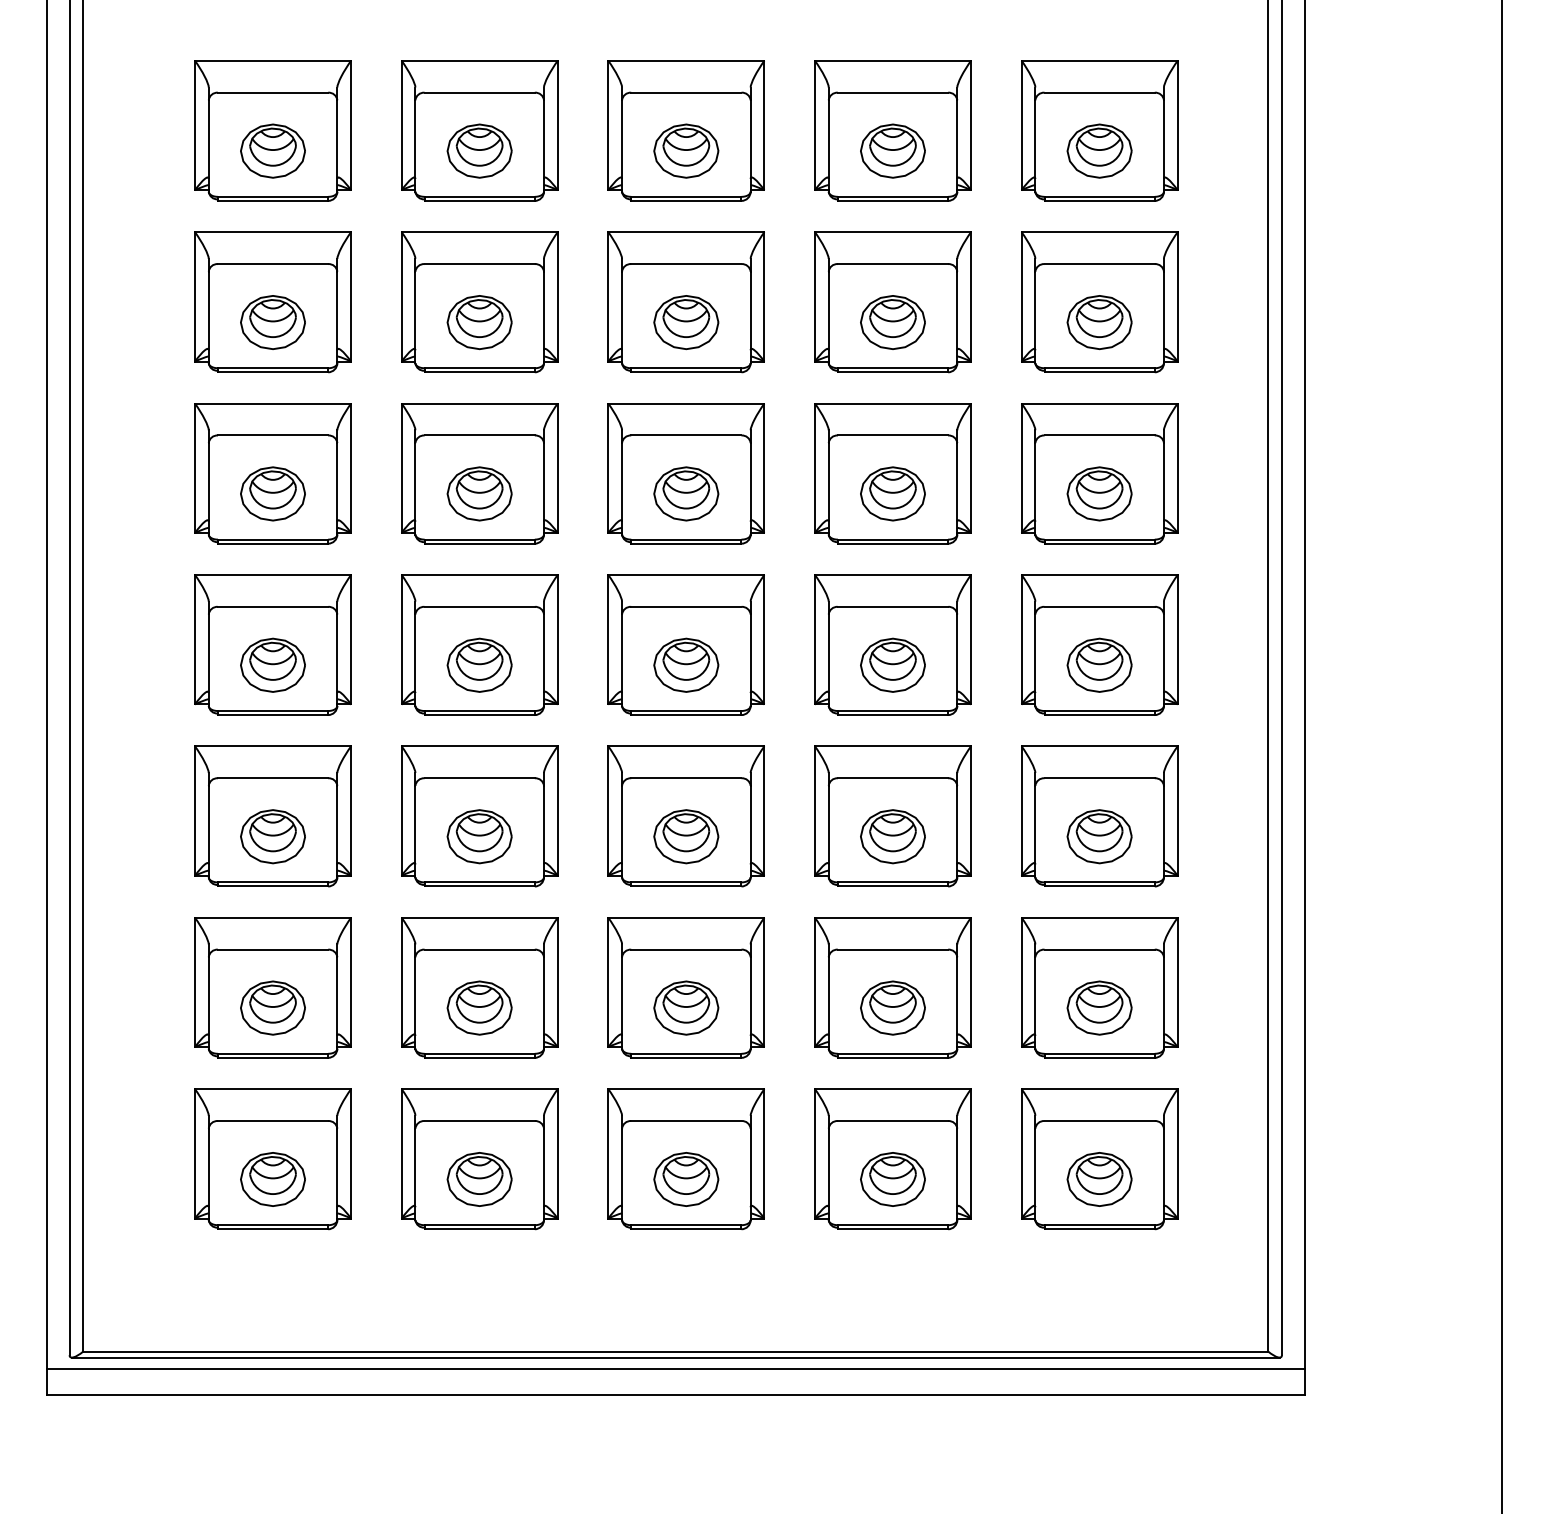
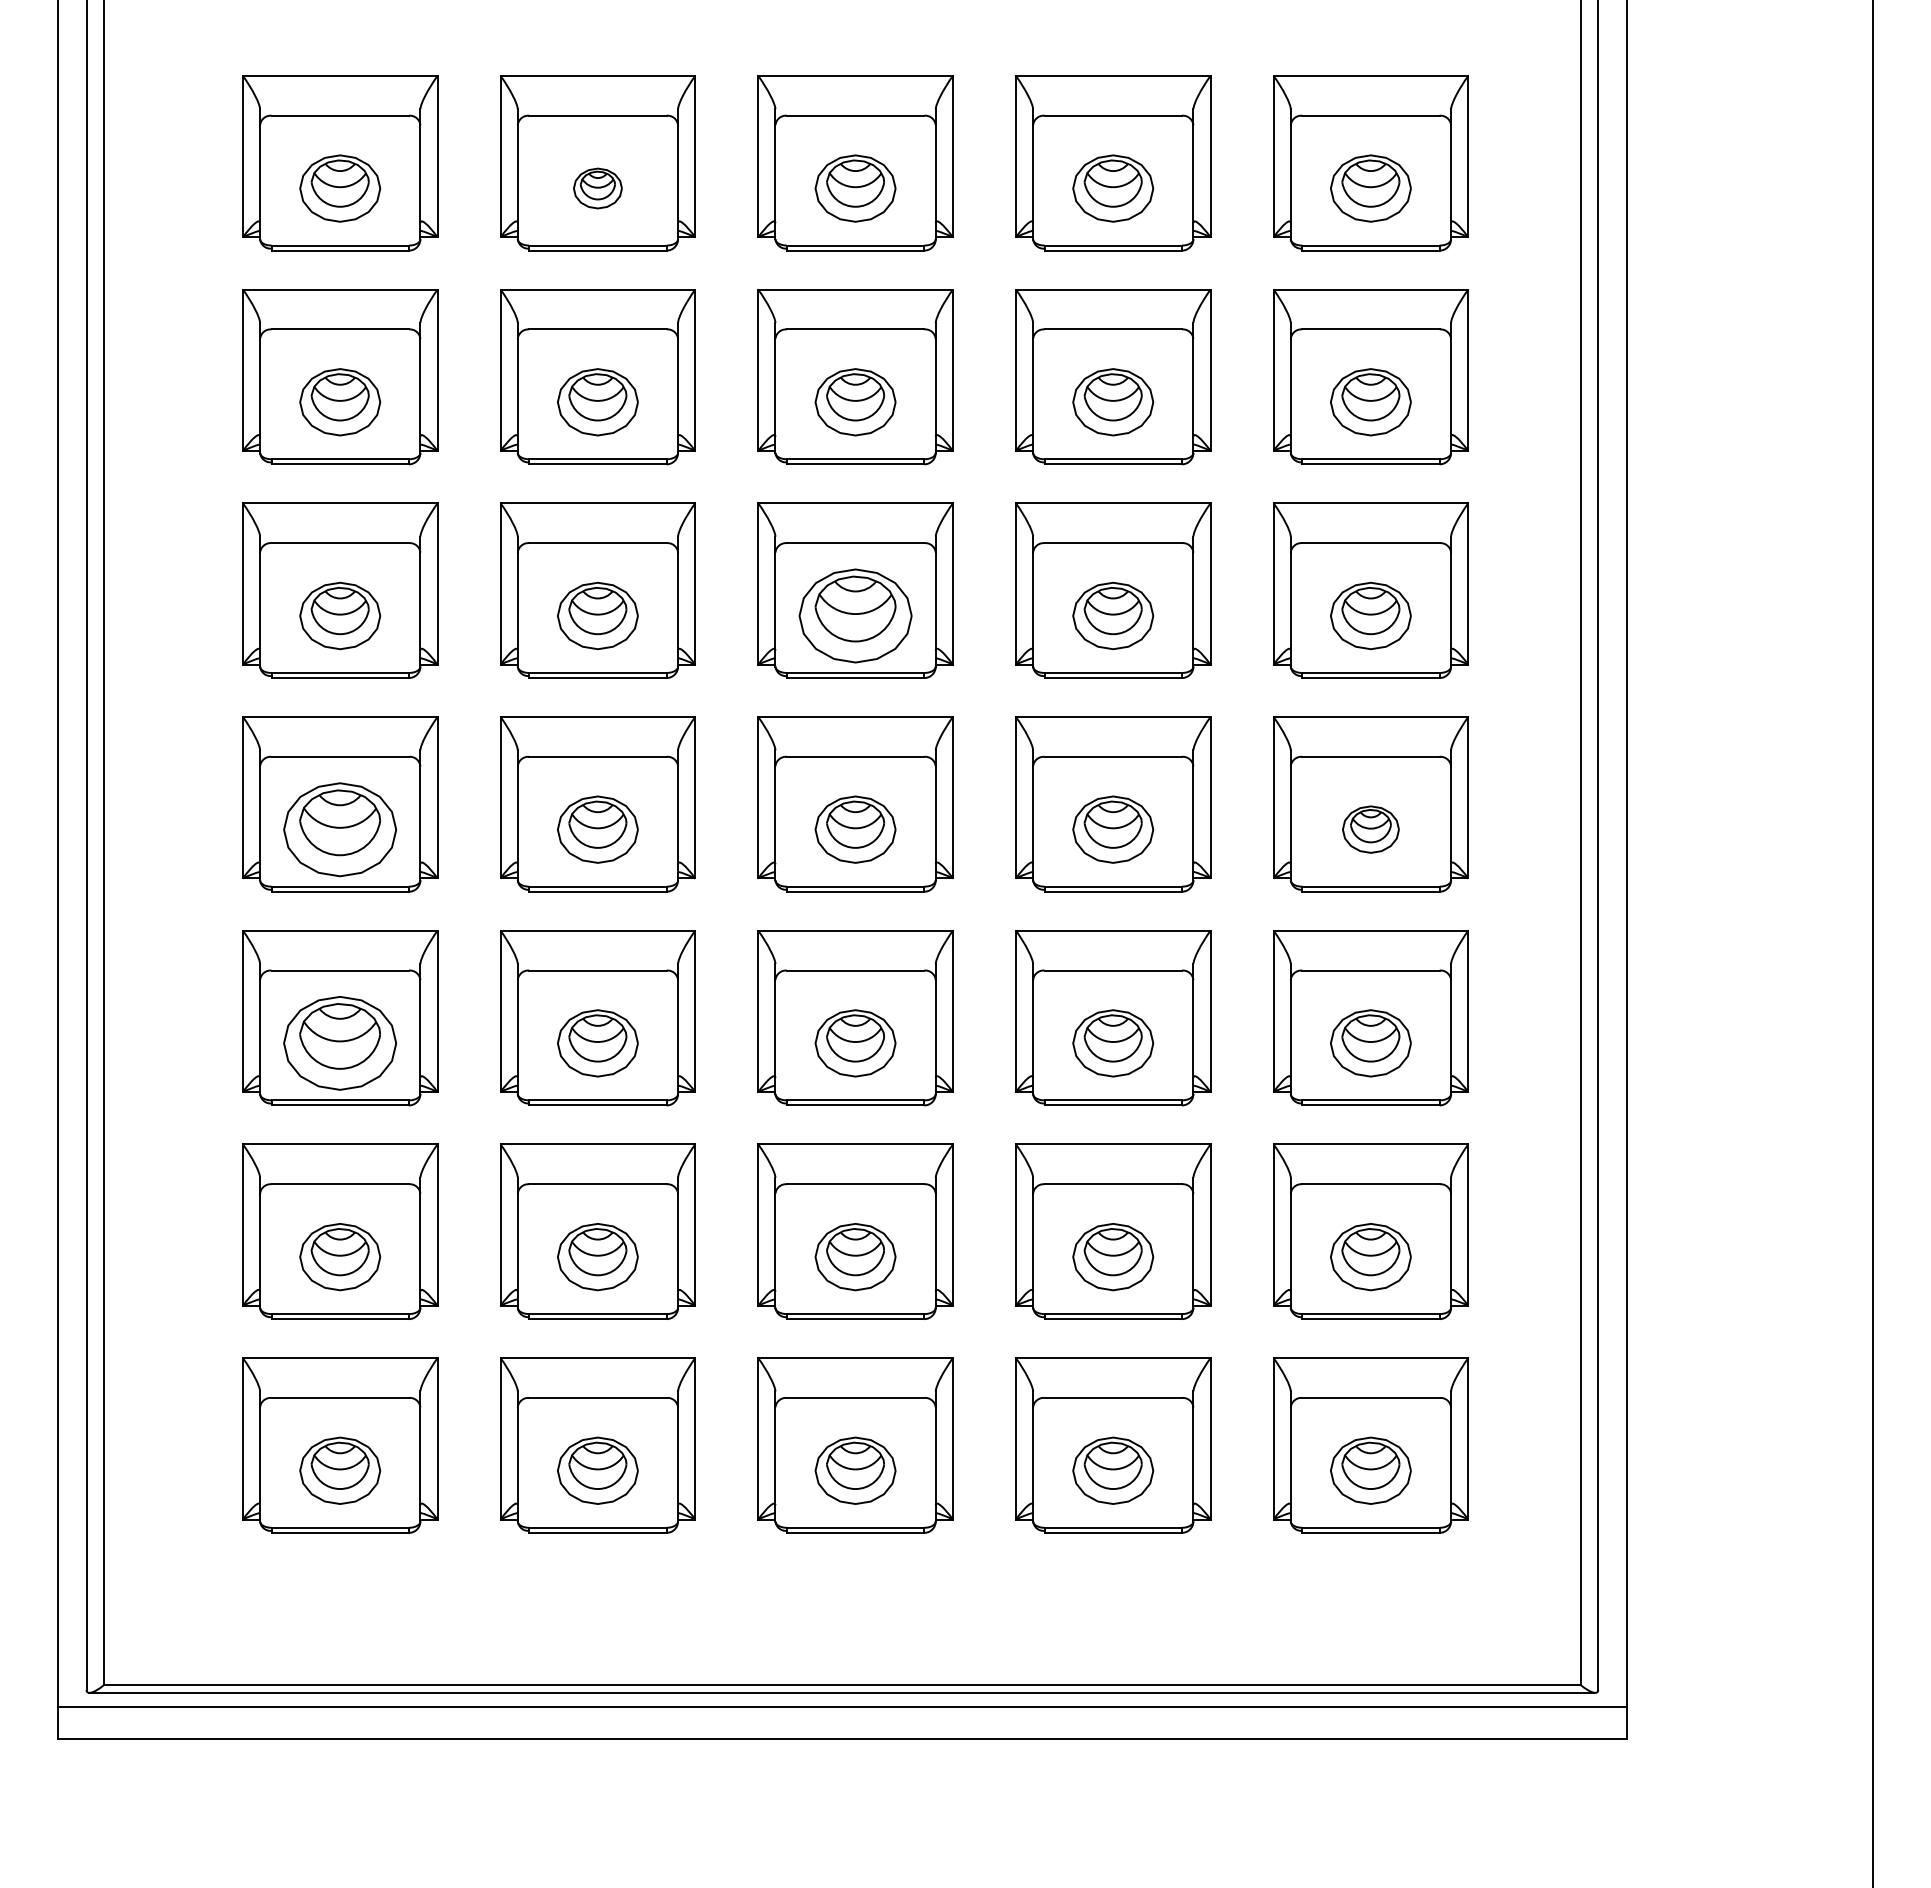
part: (479, 151) -> (597, 188), size x0.6
part: (686, 493) -> (855, 615), size x1.4
part: (273, 665) -> (340, 829), size x1.4
part: (1099, 665) -> (1370, 829), size x0.7
part: (273, 836) -> (340, 1043), size x1.4

